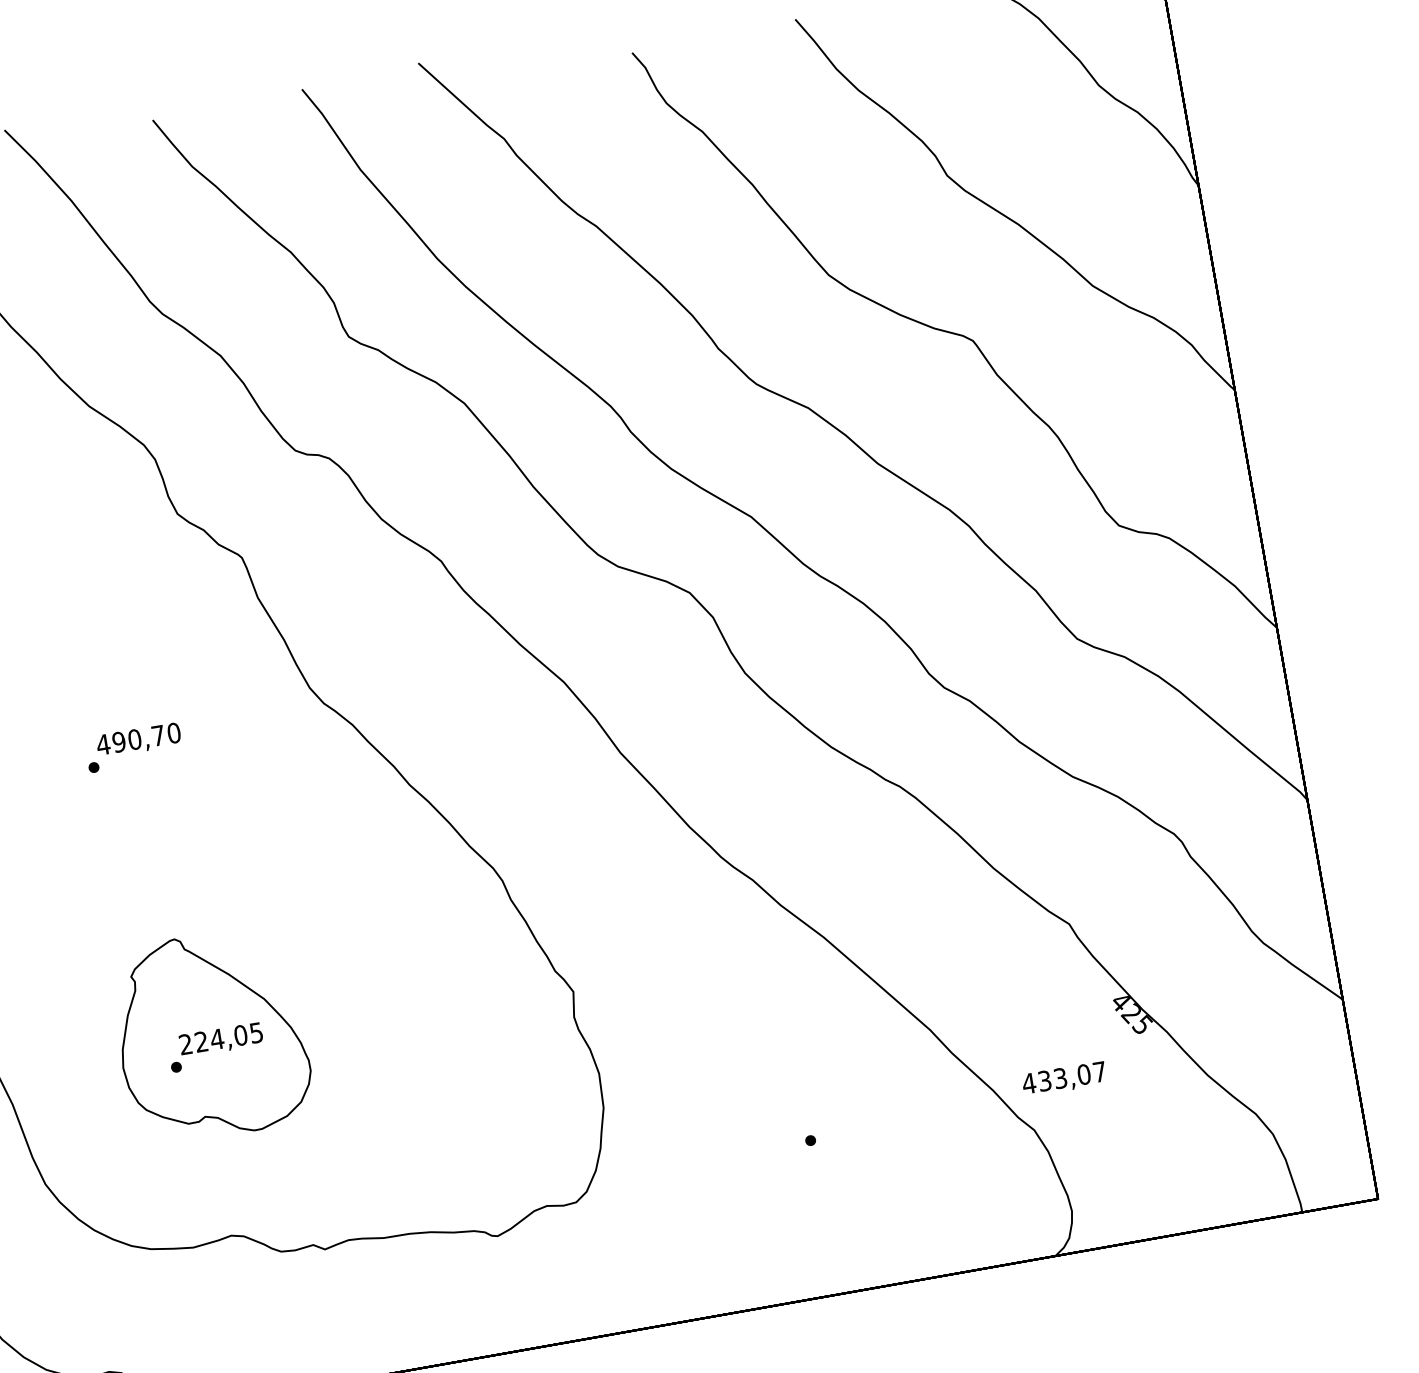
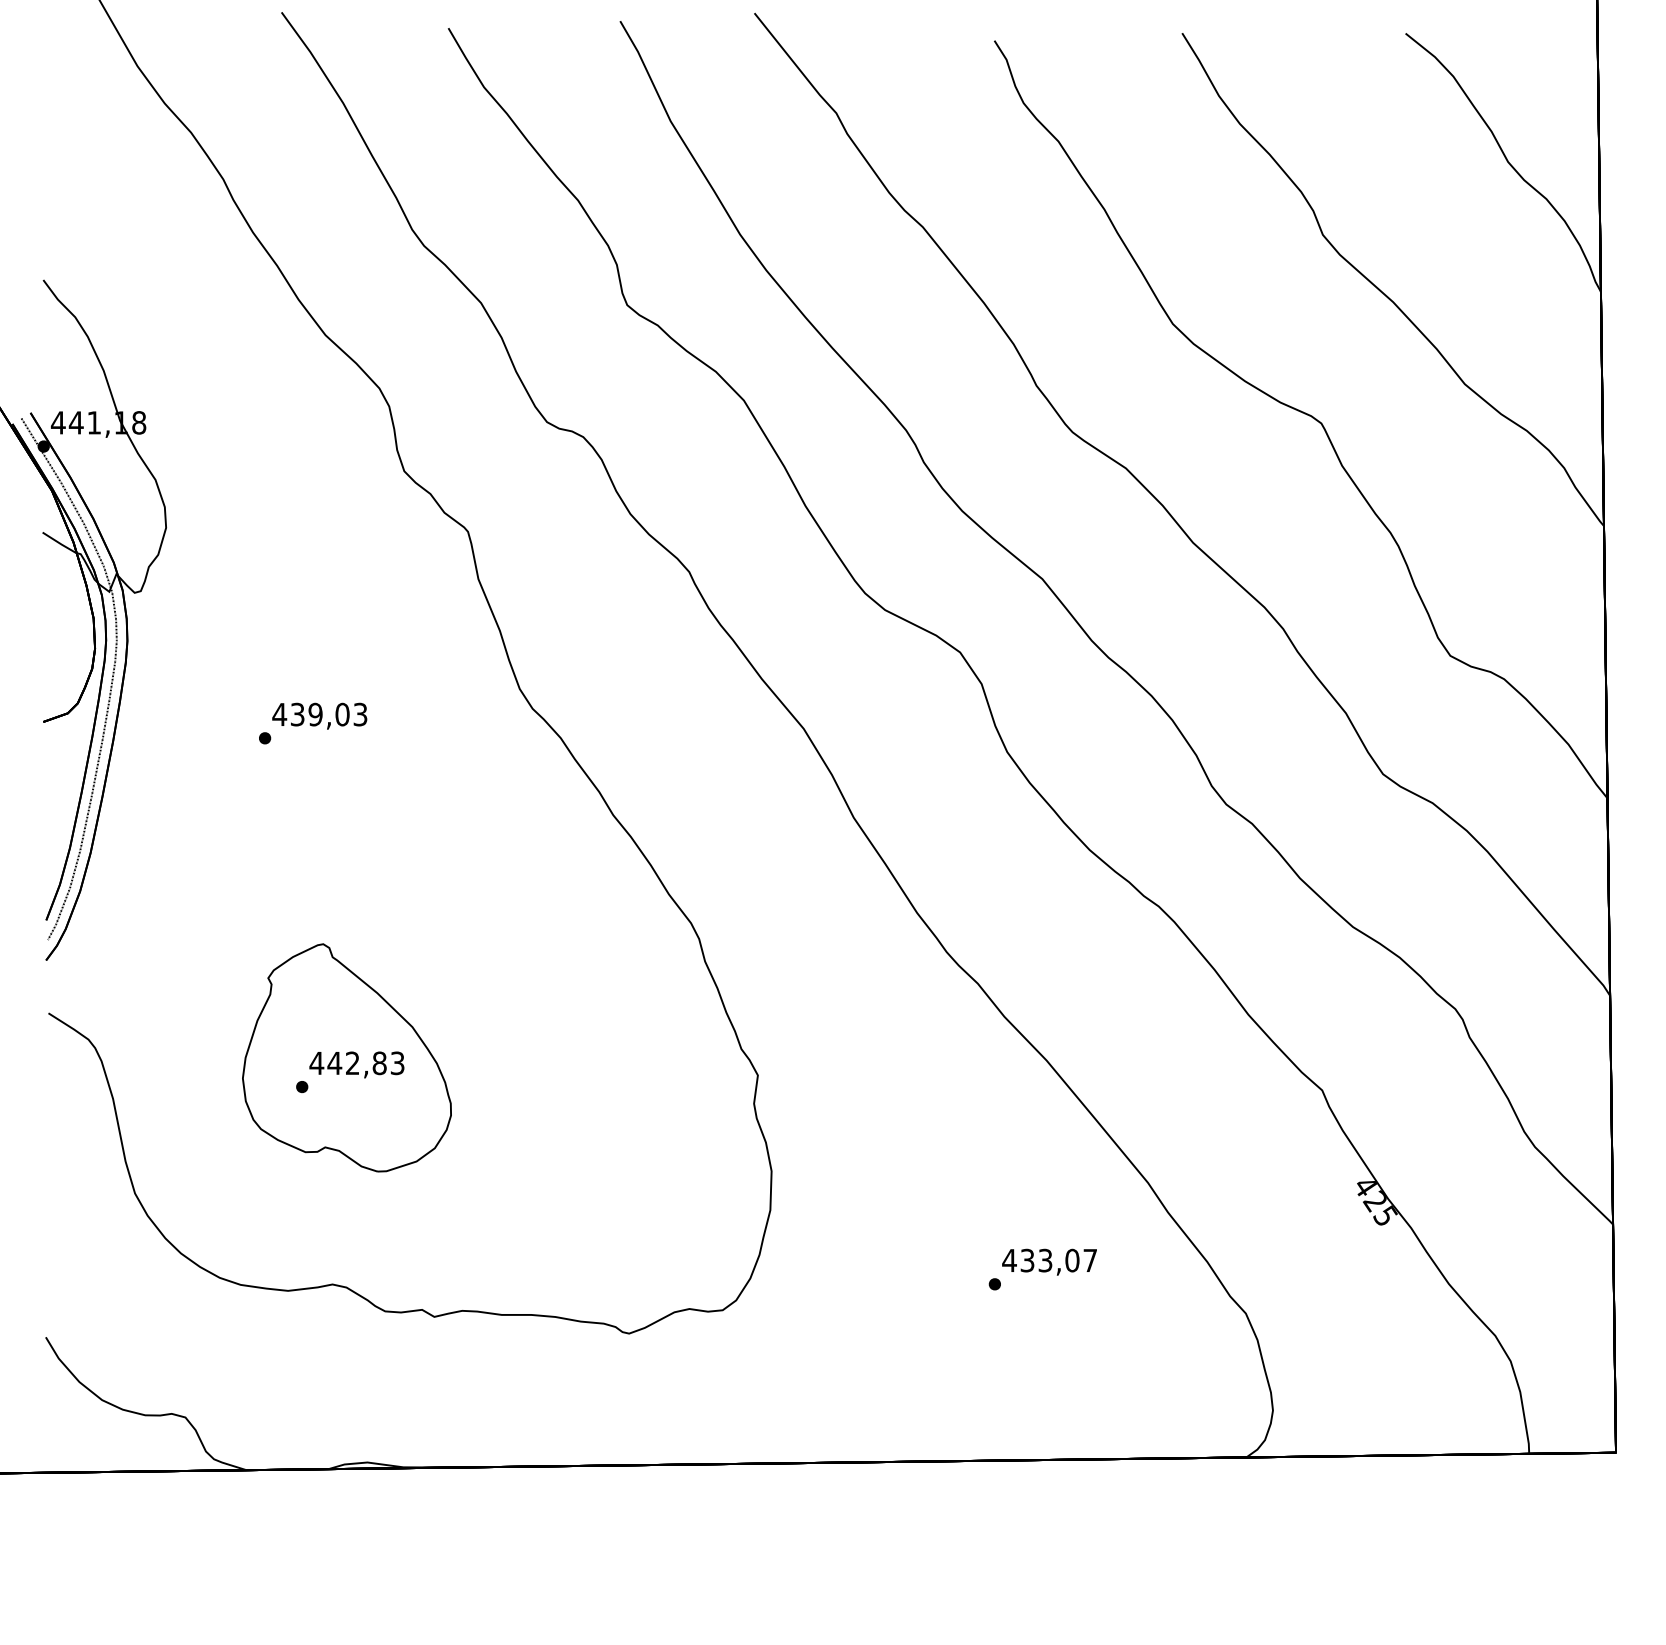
text: (146, 737) -> (328, 714), 490,70 -> 439,03
text: (220, 1038) -> (356, 1062), 224,05 -> 442,83
text: (1064, 1078) -> (1049, 1261), moved

